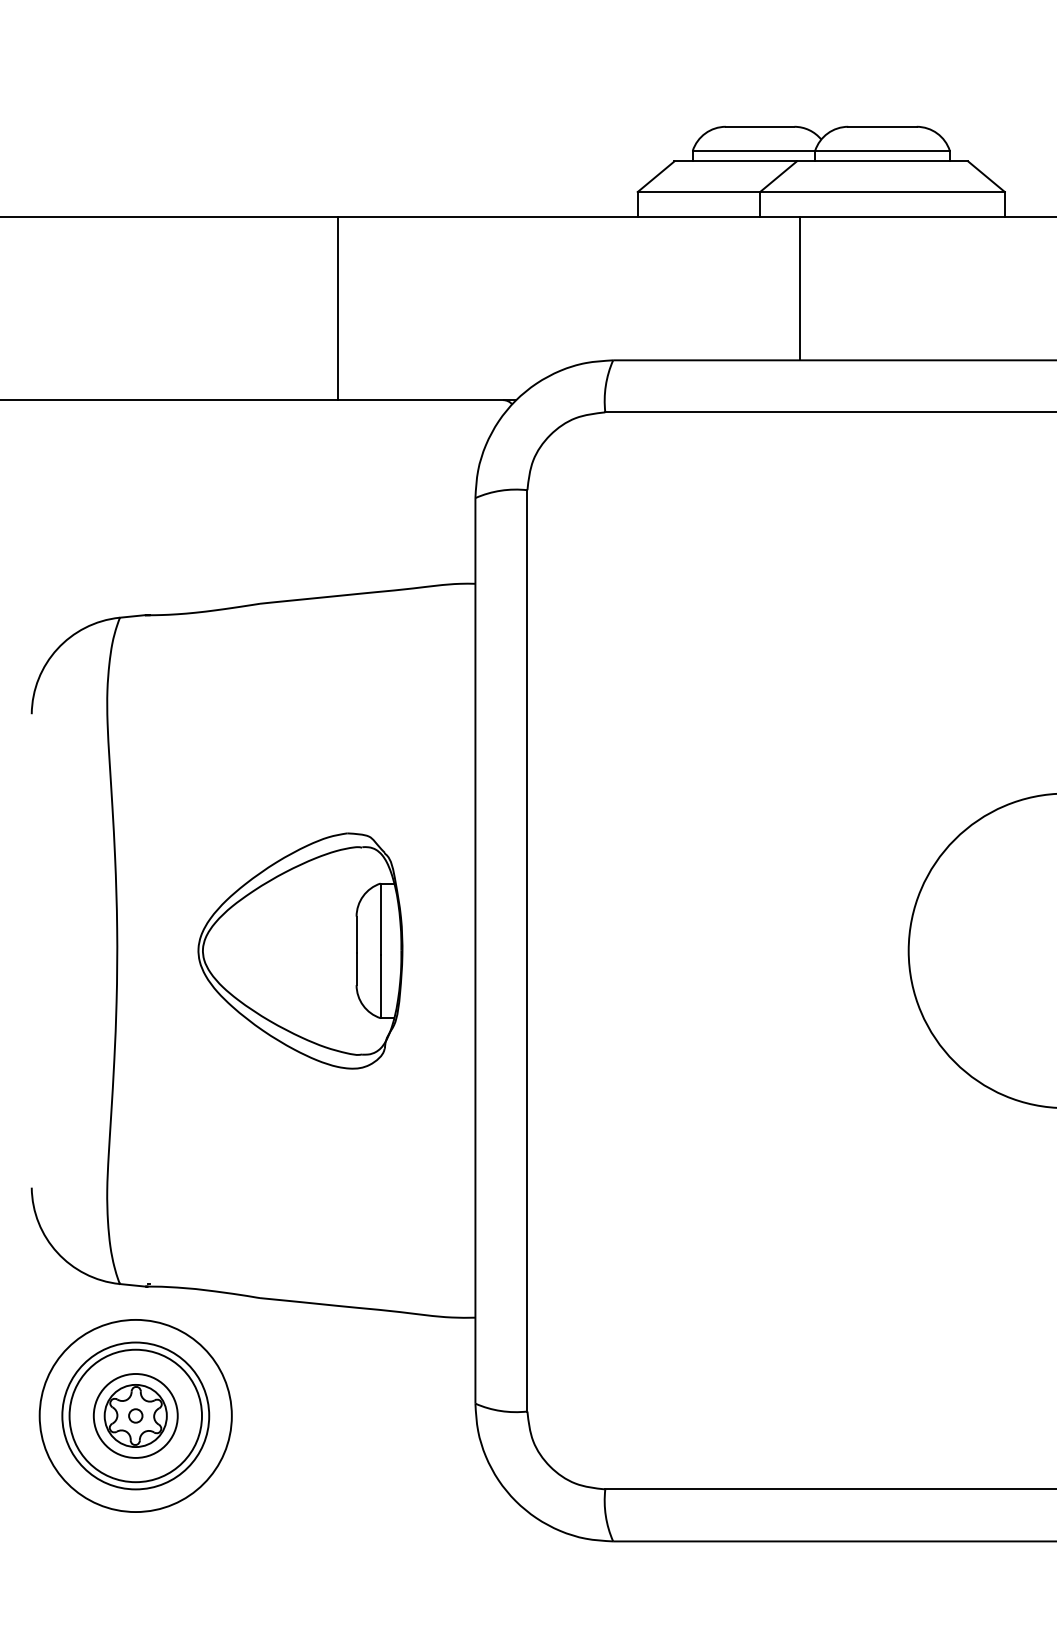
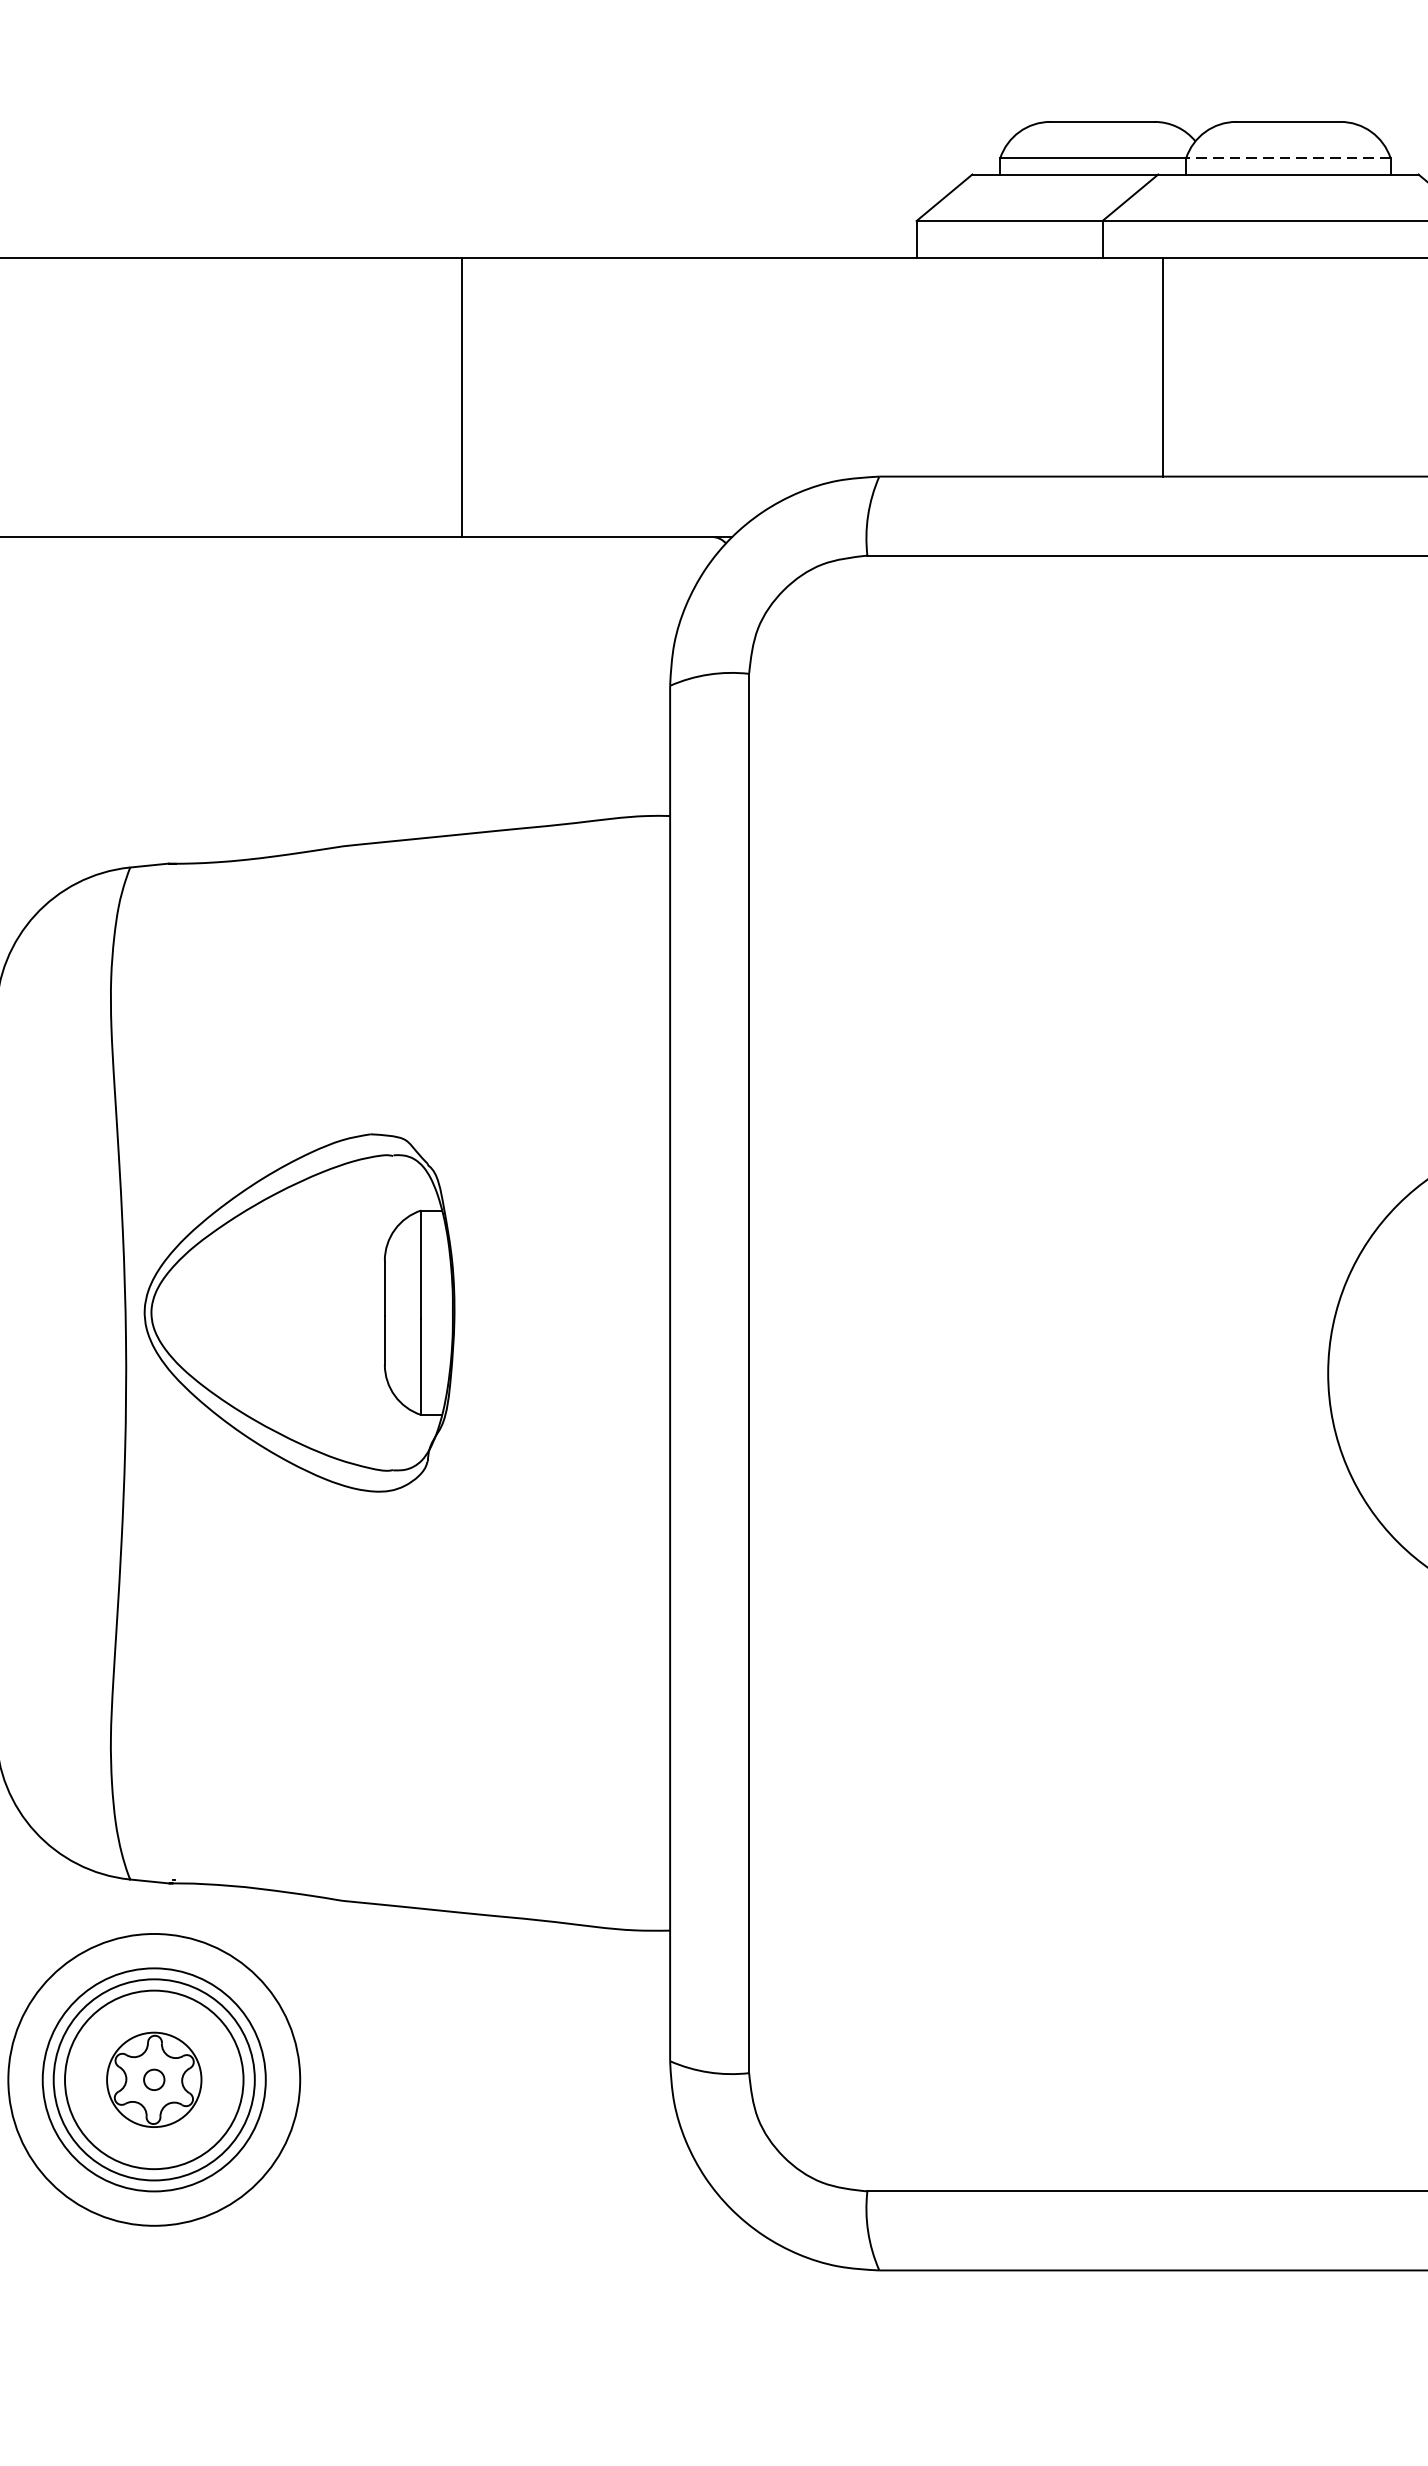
line: (882, 150) -> (1288, 157), solid -> dashed
part: (300, 950) -> (299, 1312), moved
circle: (135, 1415) -> (153, 2079), size x1.4

